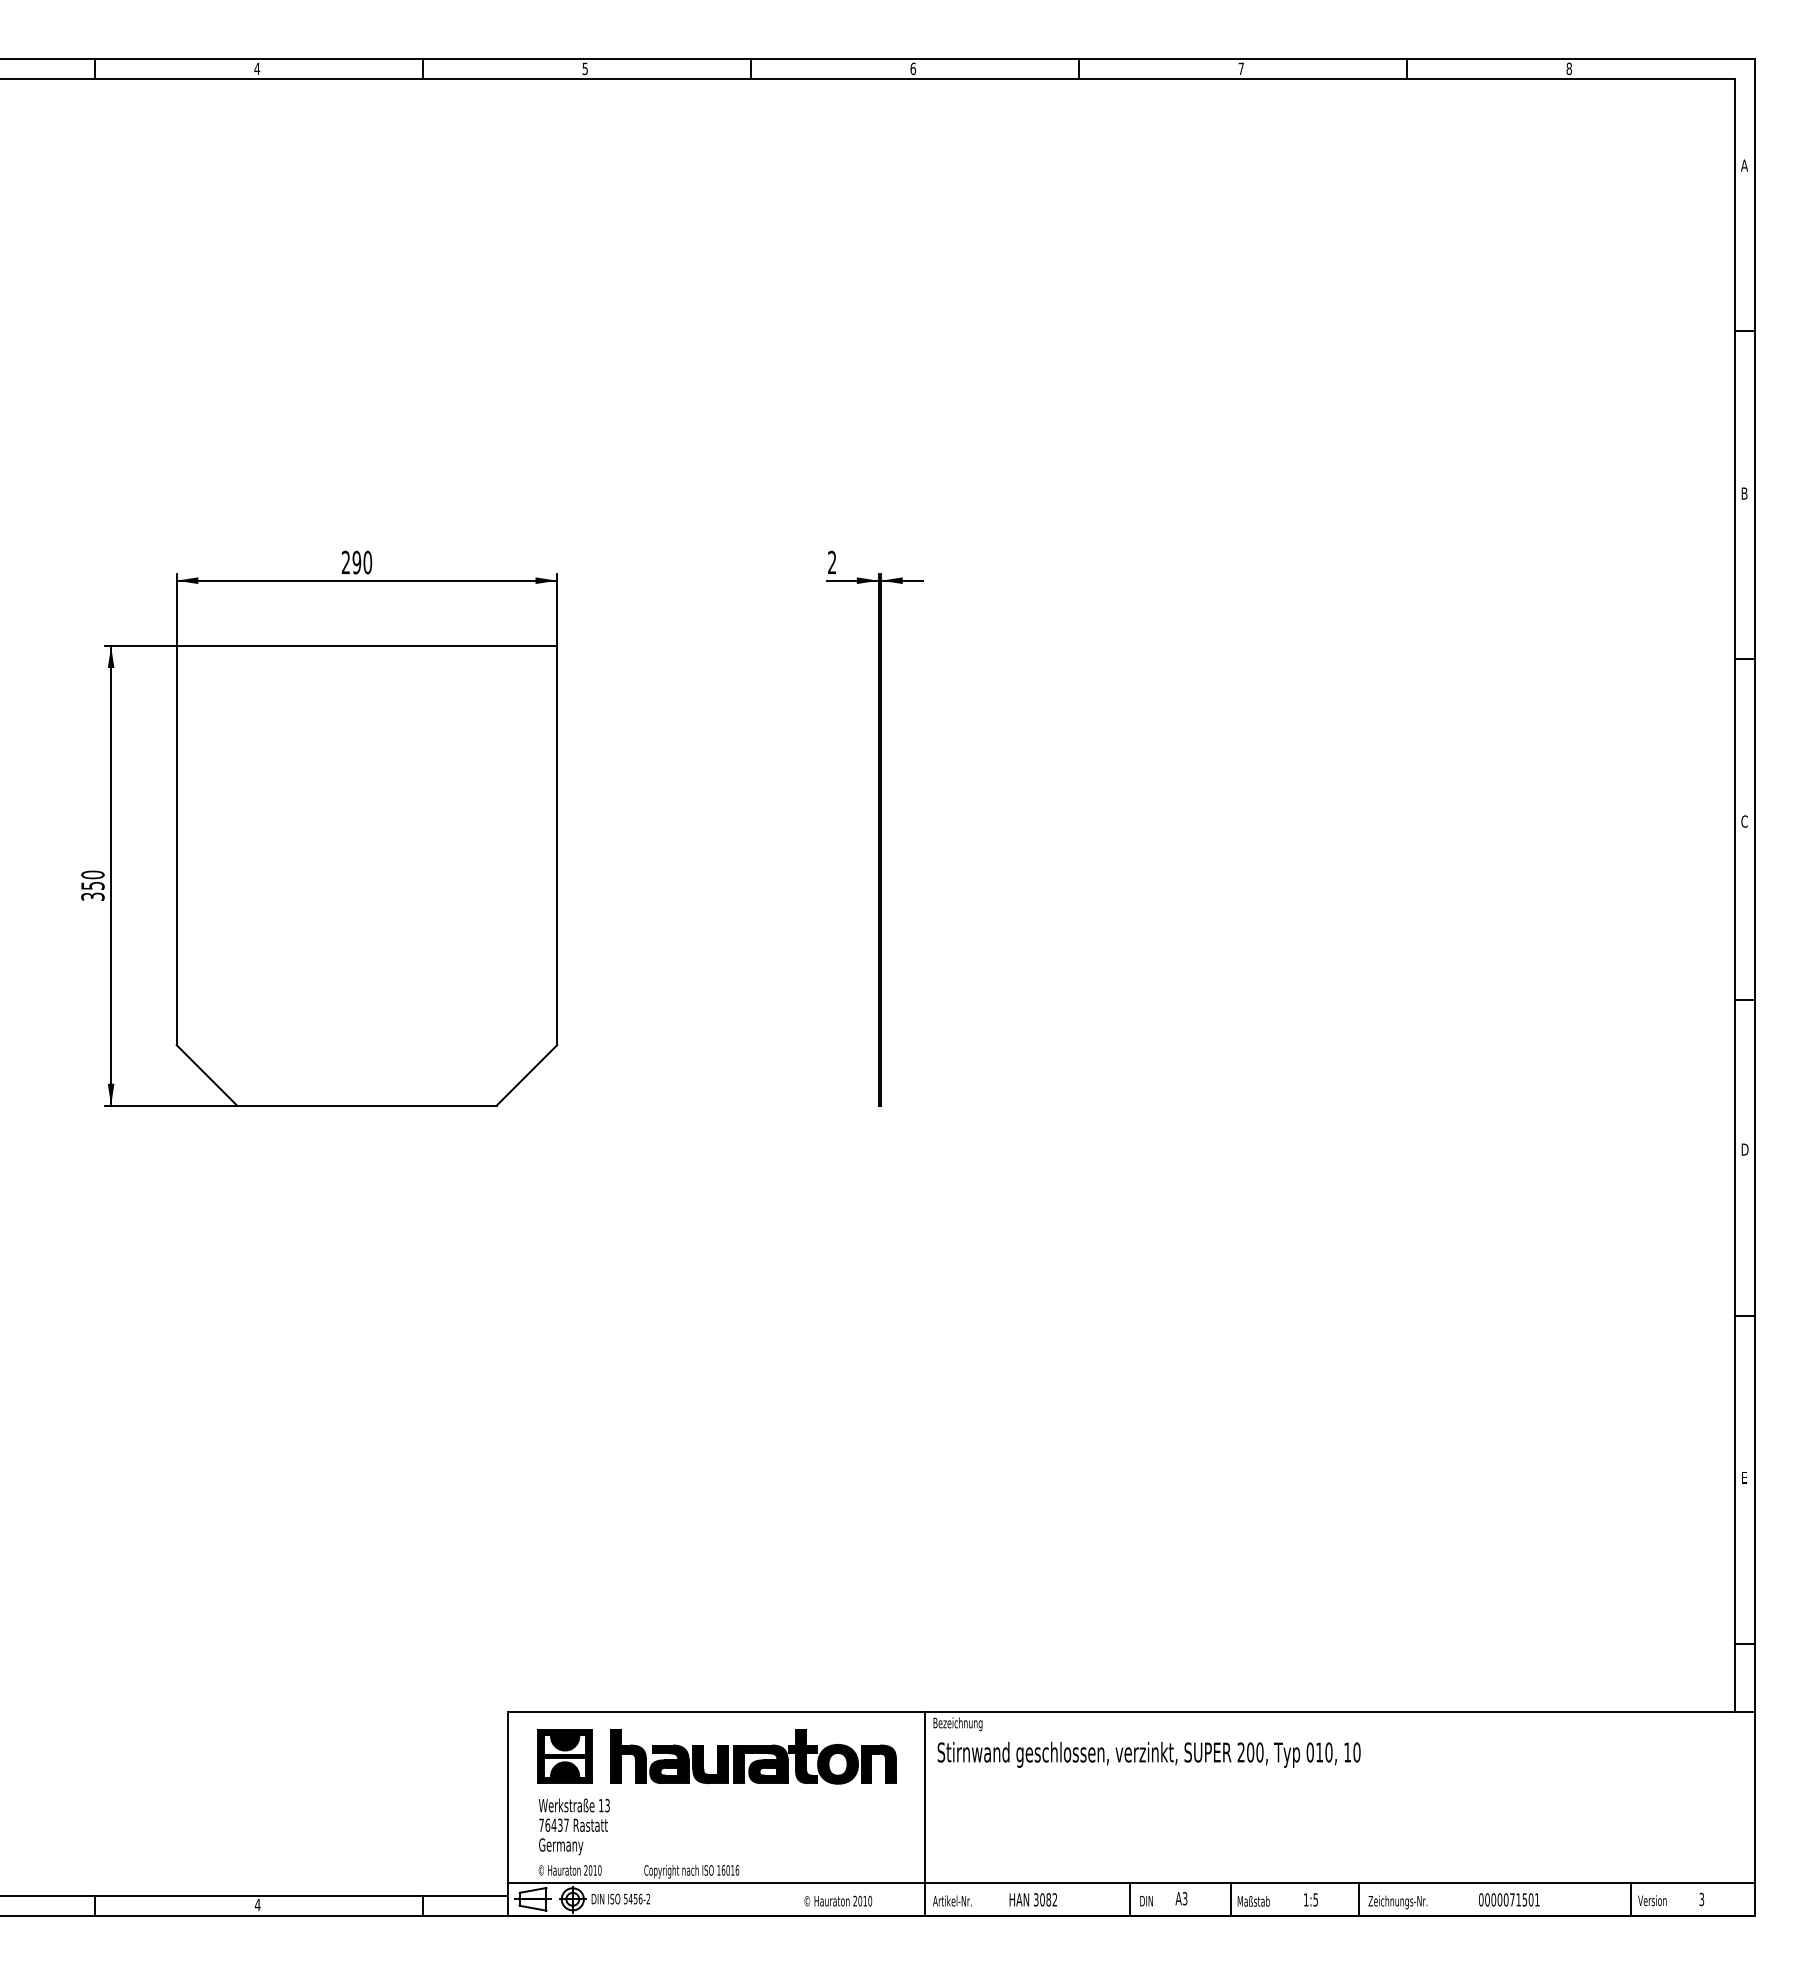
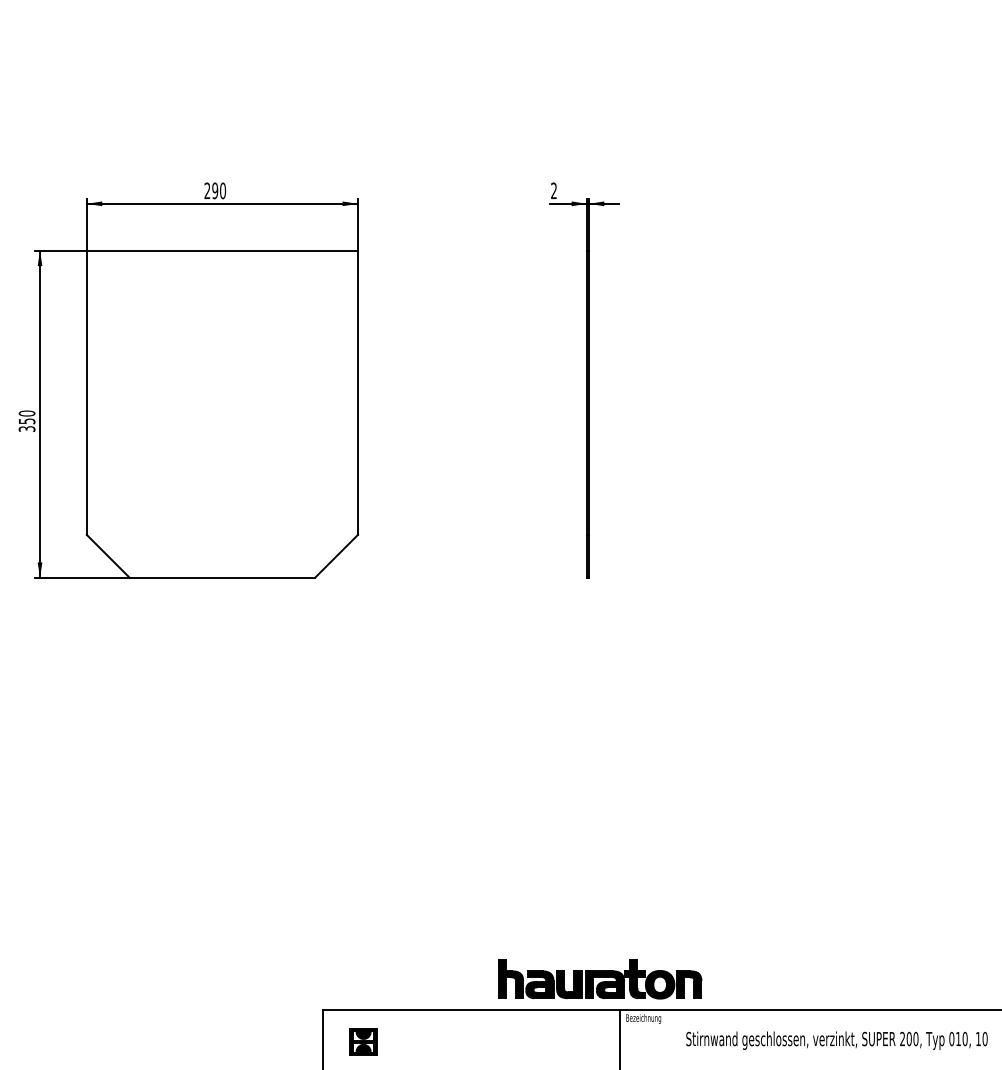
text: (1148, 1754) -> (836, 1040), moved
part: (564, 1756) -> (363, 1041), size x0.7
part: (753, 1756) -> (599, 979), moved

